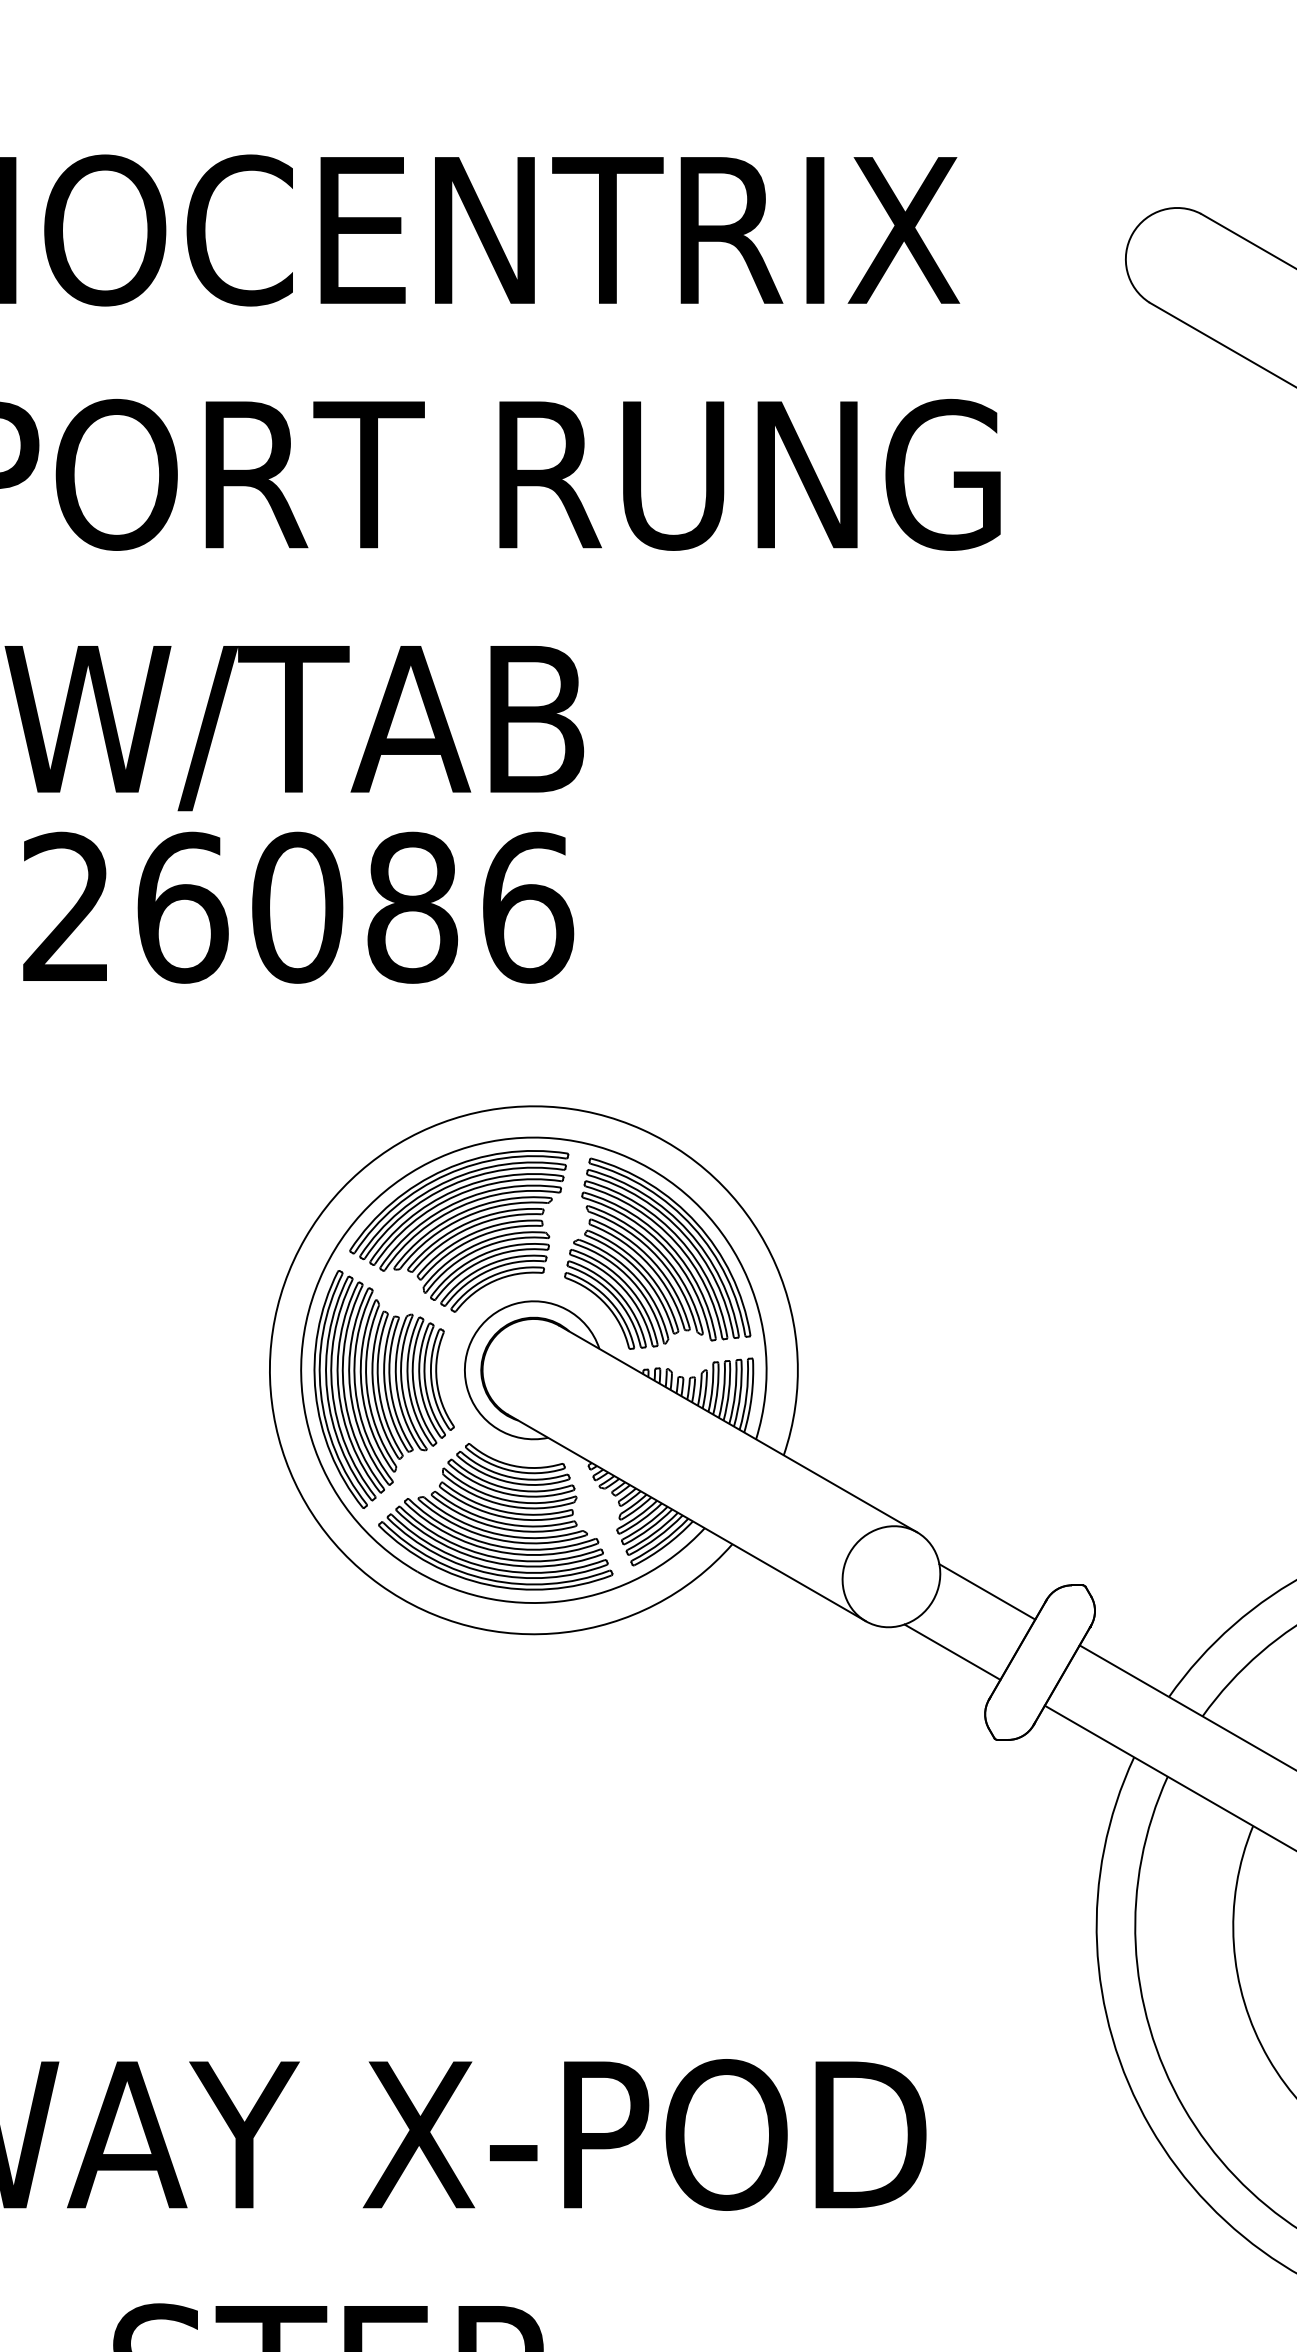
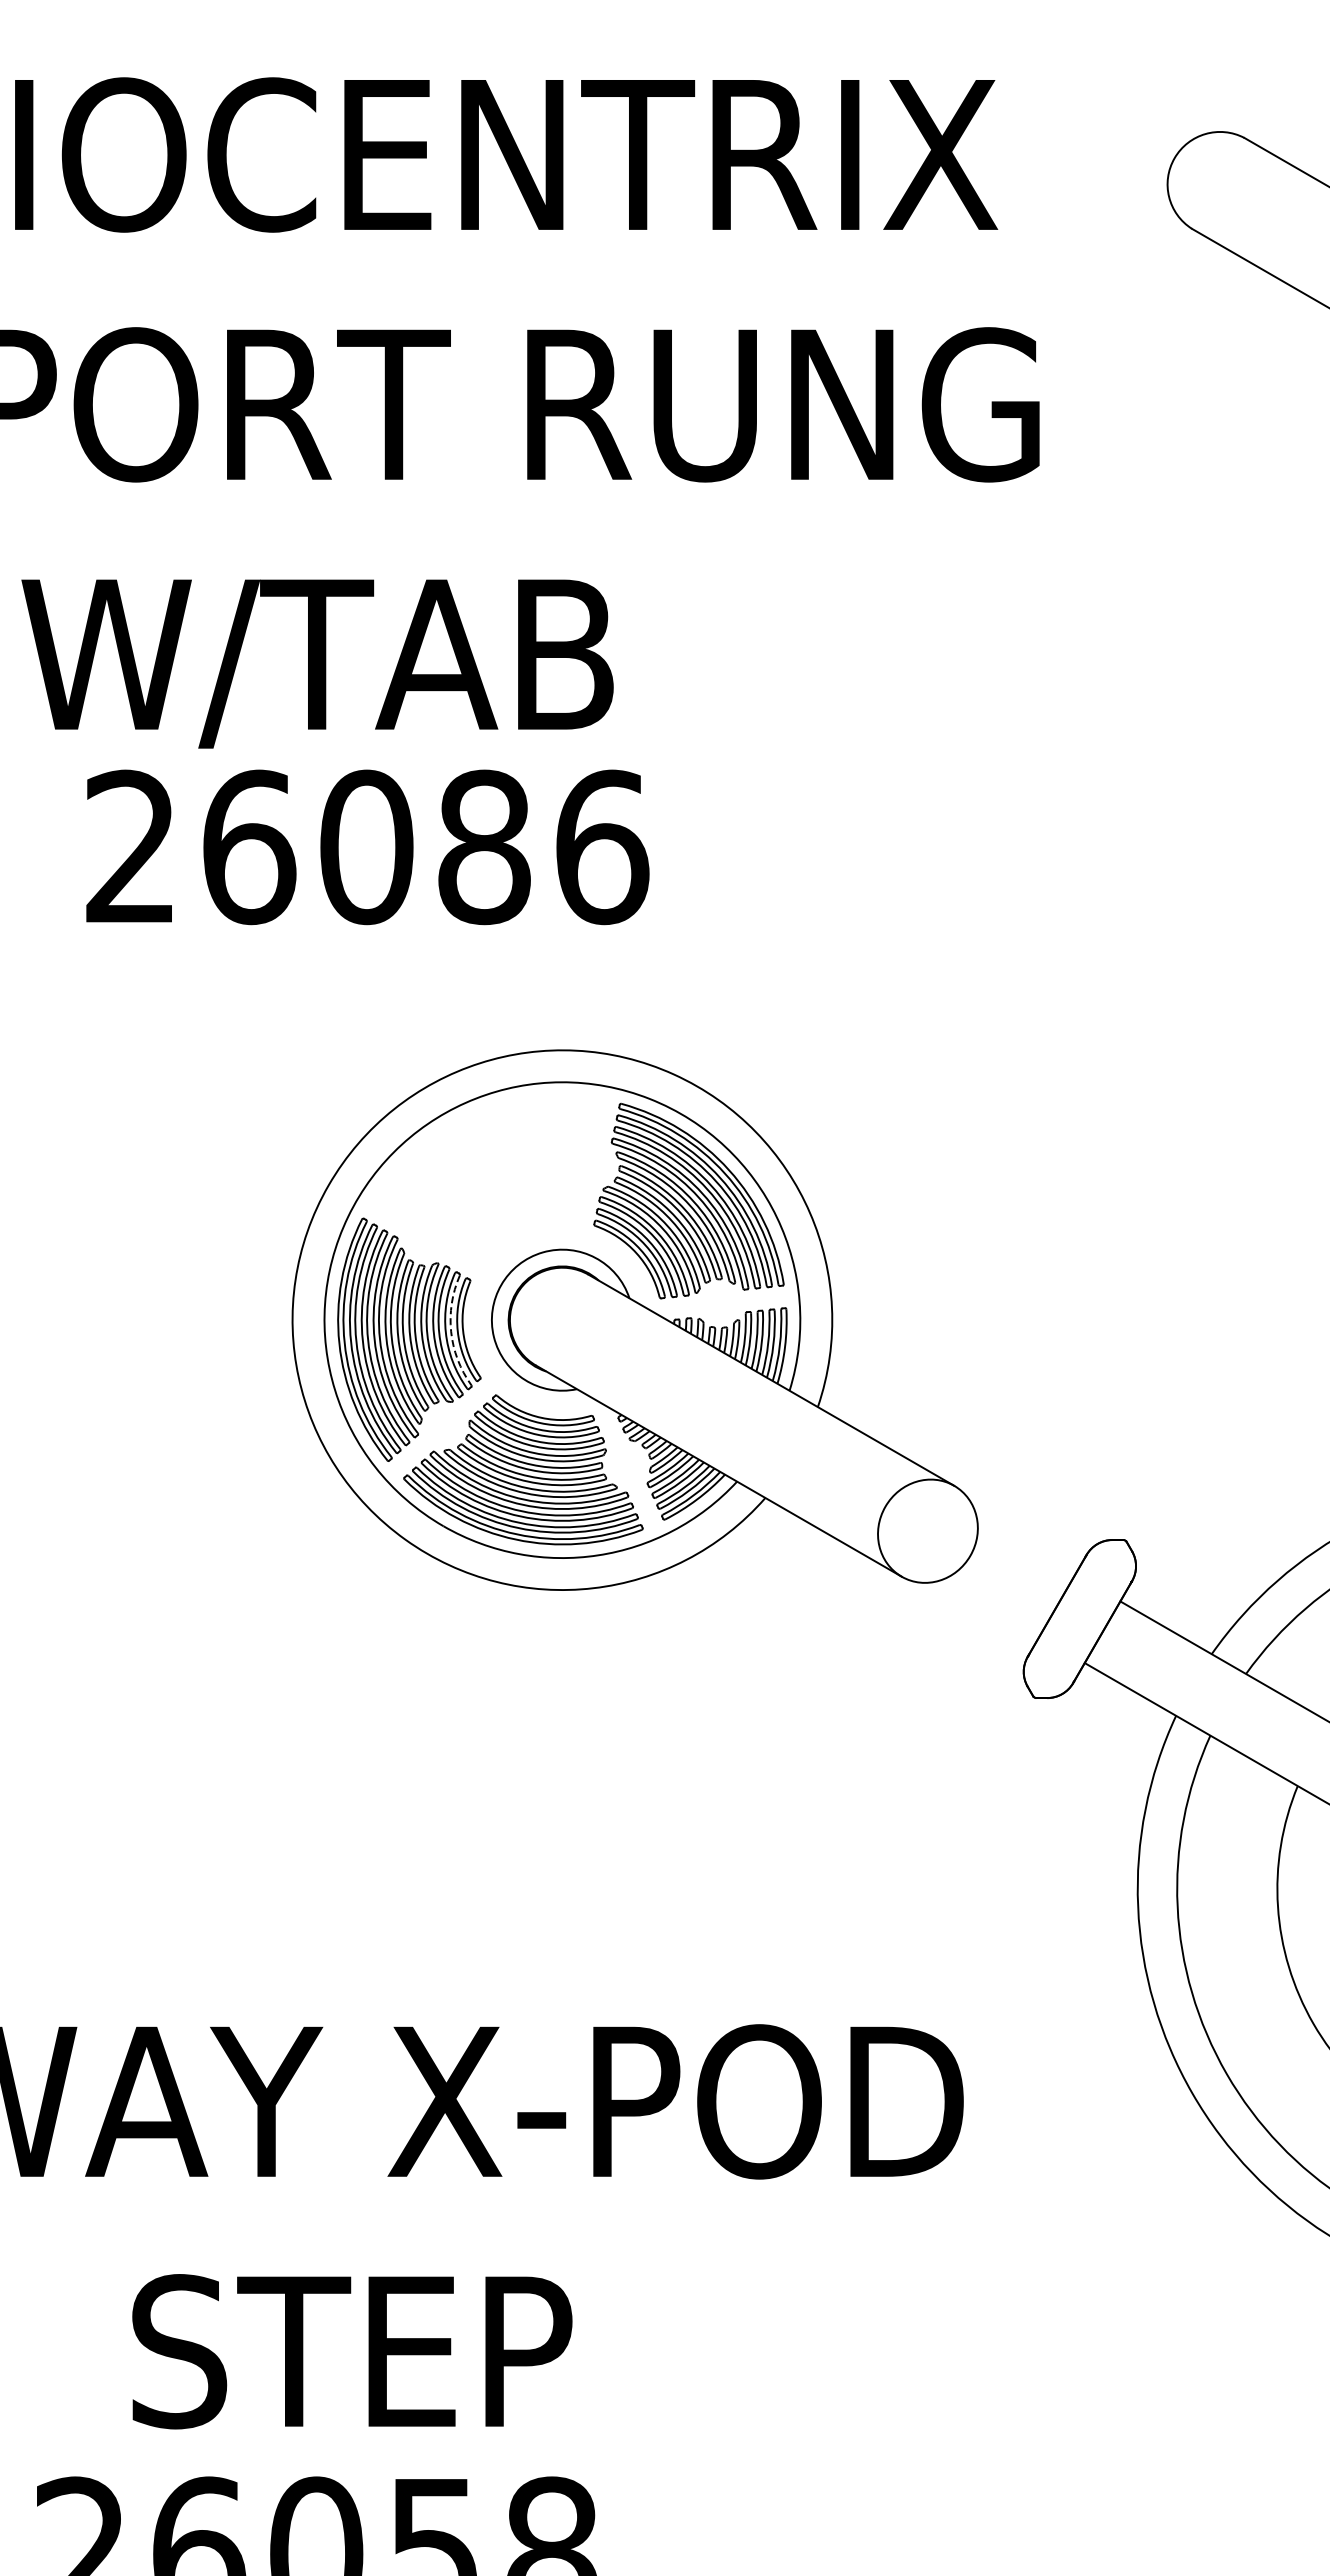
text: (298, 907) -> (367, 847), moved
part: (458, 1231) -> (485, 1178), removed
arc: (425, 1381) -> (451, 1331), solid -> dashed
line: (986, 1591) -> (1025, 1546), removed
line: (952, 1652) -> (990, 1608), removed

